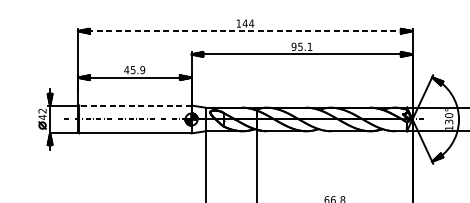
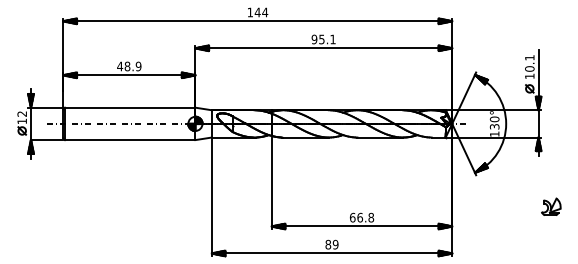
line: (245, 31) -> (258, 21), dashed -> solid
text: (133, 70) -> (127, 66), 45.9 -> 48.9
line: (134, 105) -> (129, 107), dashed -> solid
text: (41, 117) -> (21, 121), 42 -> 12

